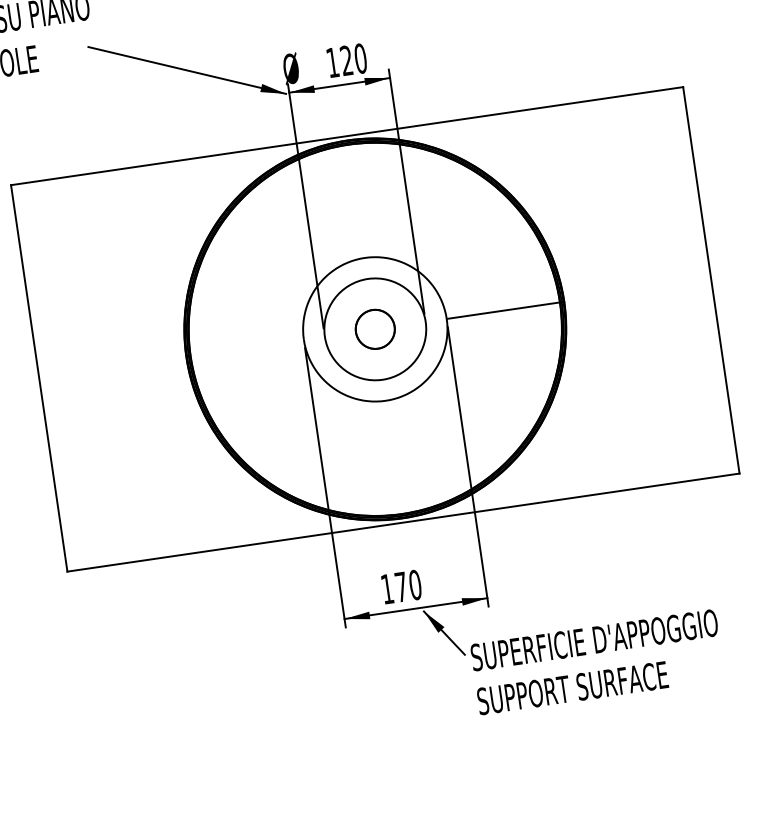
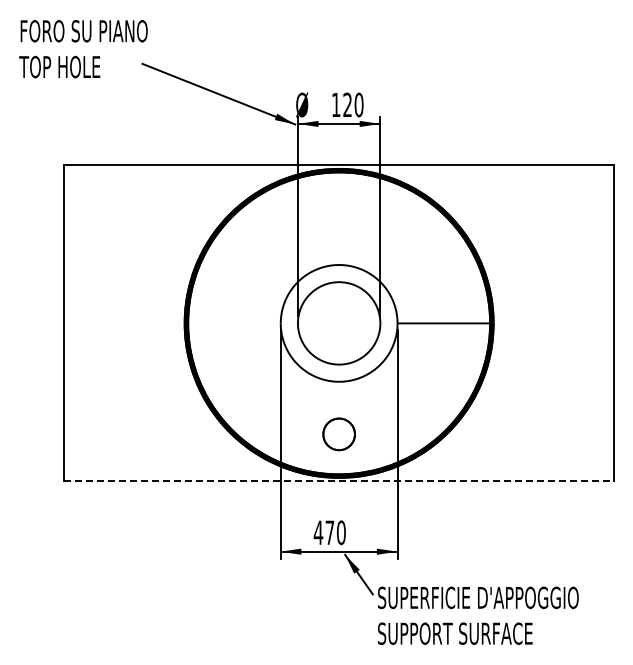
part: (374, 329) -> (338, 434), moved
line: (403, 522) -> (339, 481), solid -> dashed
text: (387, 588) -> (318, 532), 170 -> 470

